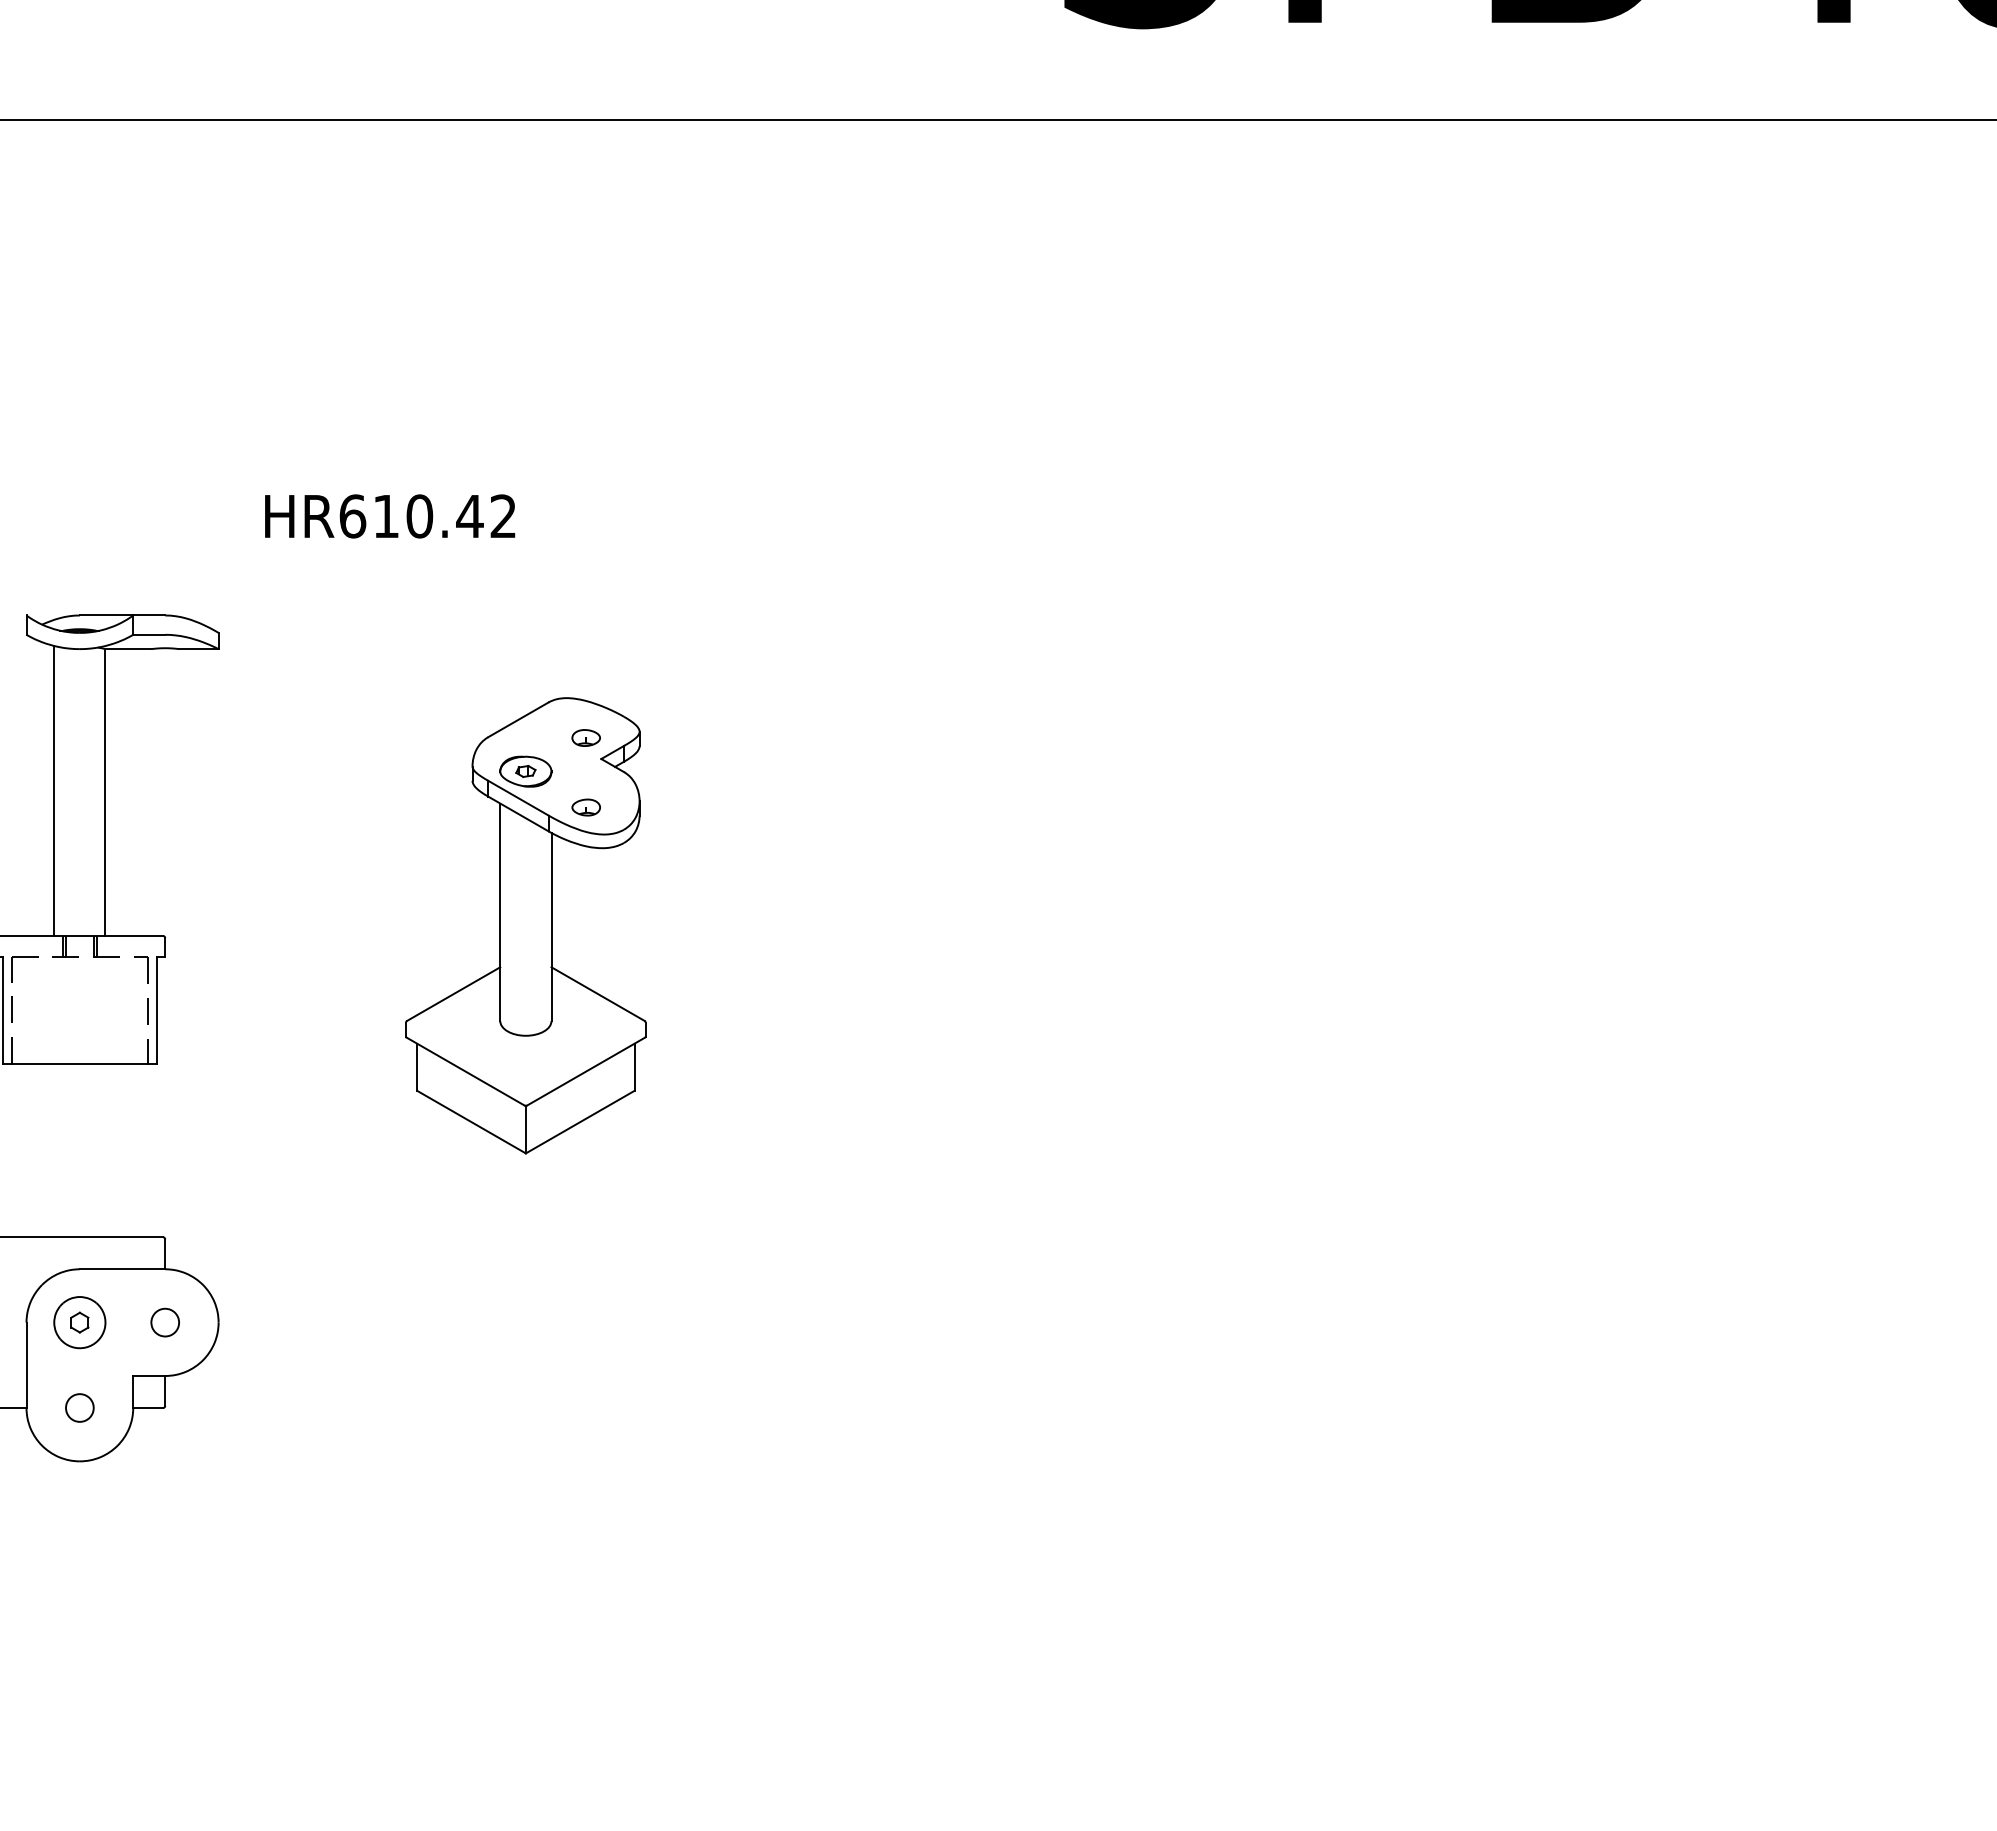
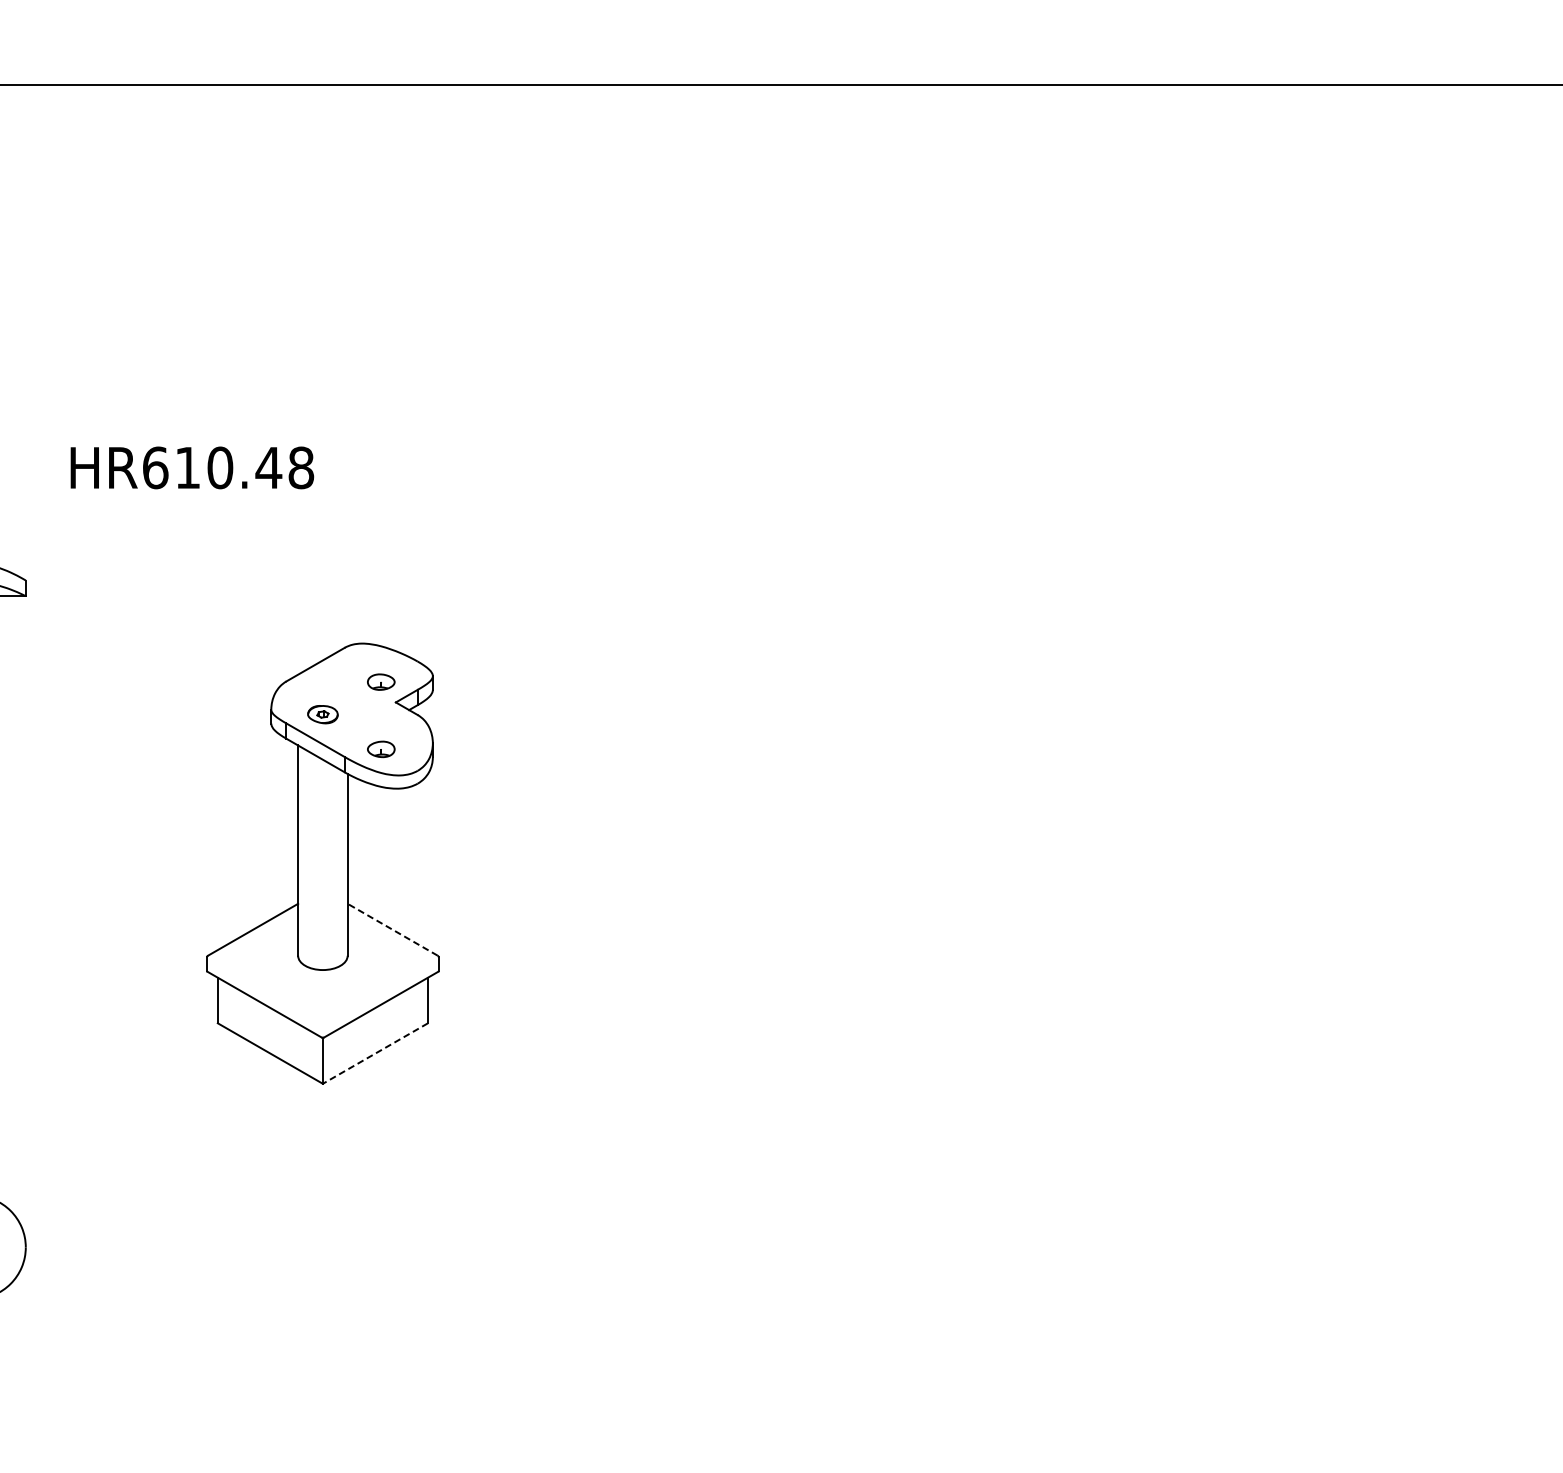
text: (503, 516) -> (301, 467), HR610.42 -> HR610.48
part: (525, 771) -> (322, 714), size x0.6
line: (598, 994) -> (393, 930), solid -> dashed
line: (580, 1122) -> (375, 1053), solid -> dashed

